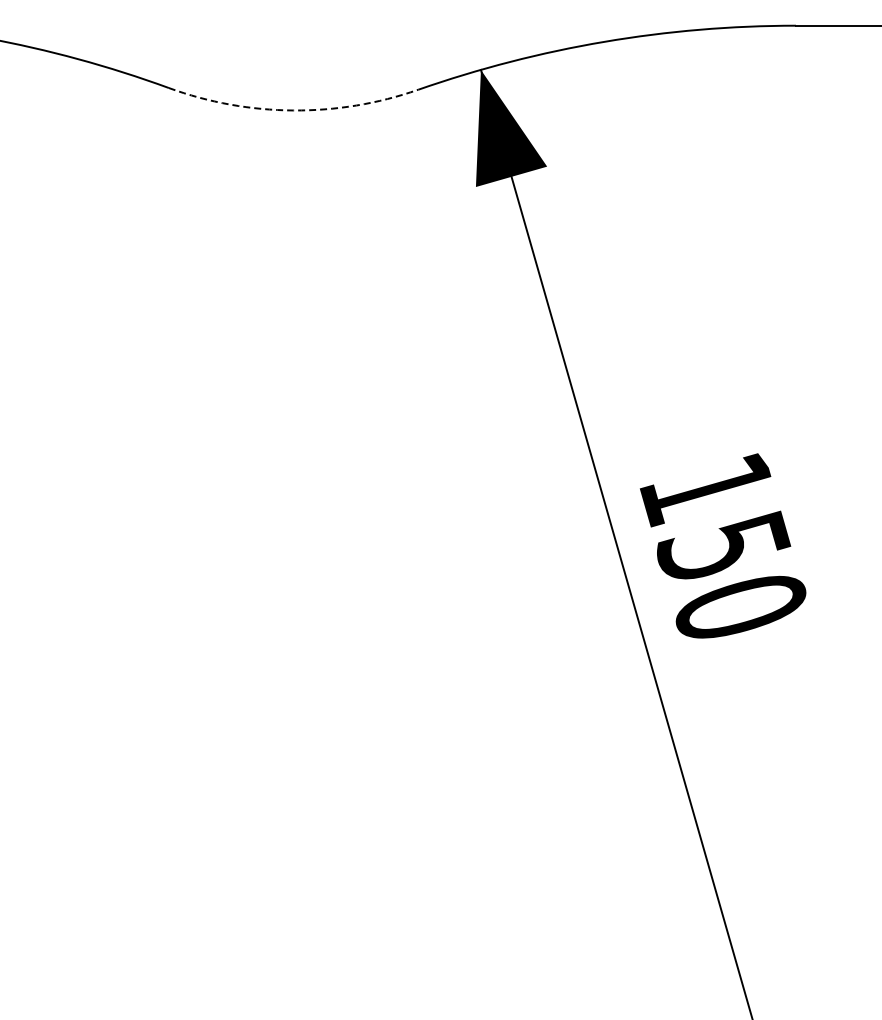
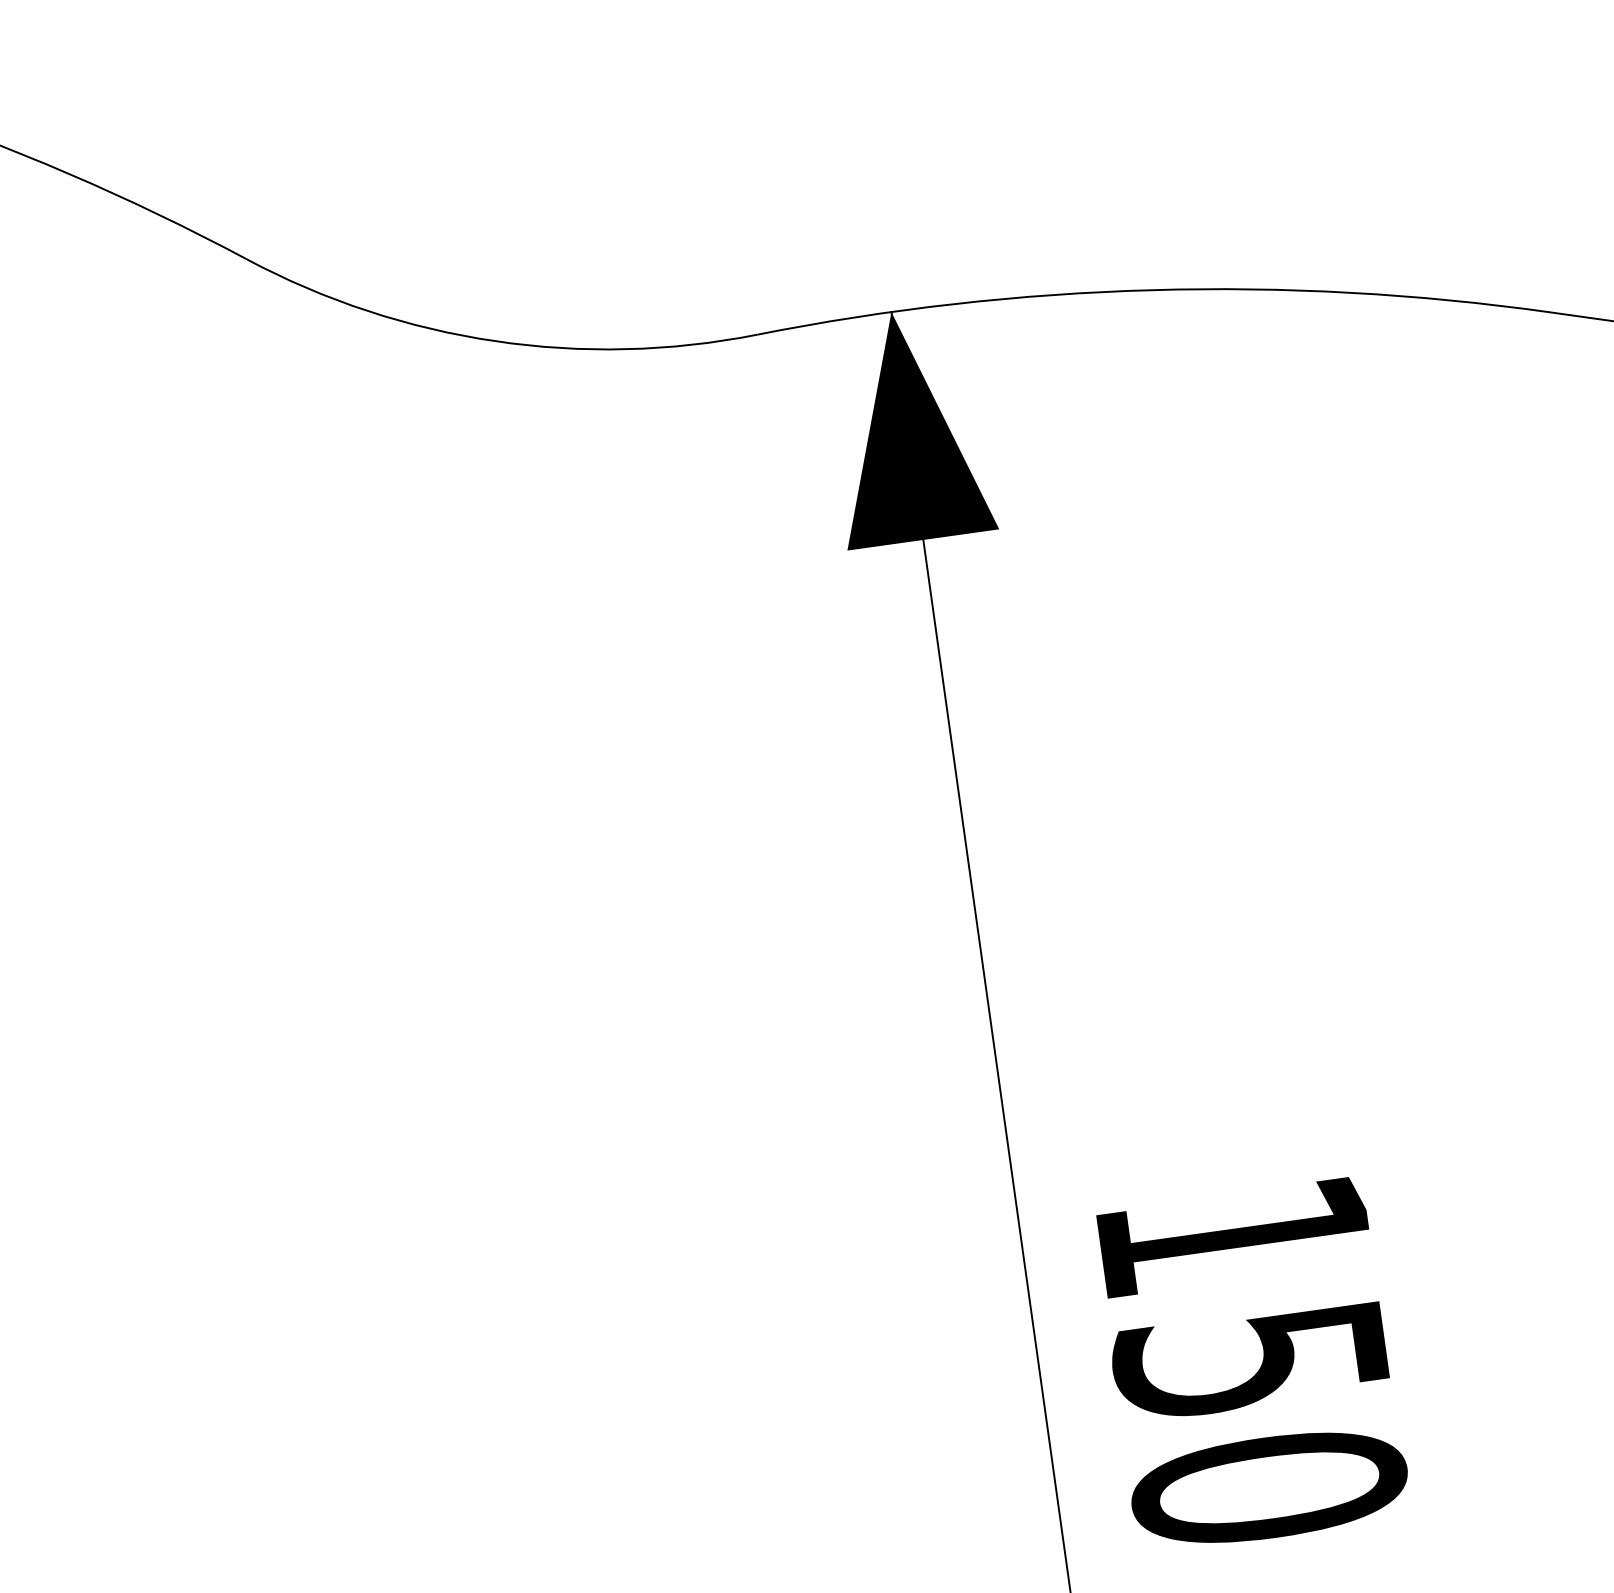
arc: (293, 110) -> (495, 341), dashed -> solid

